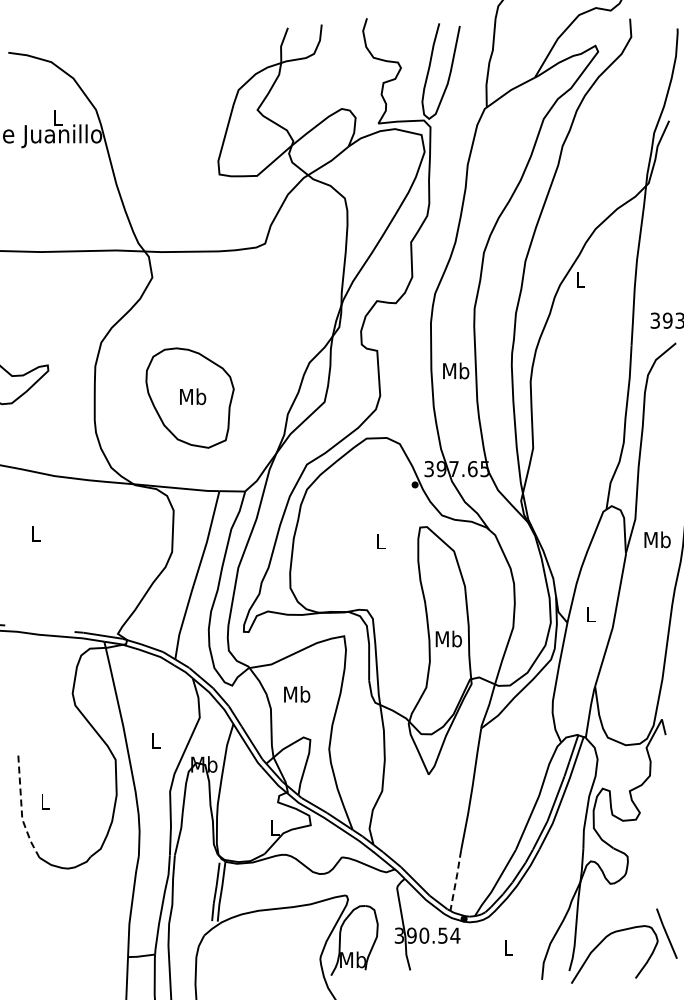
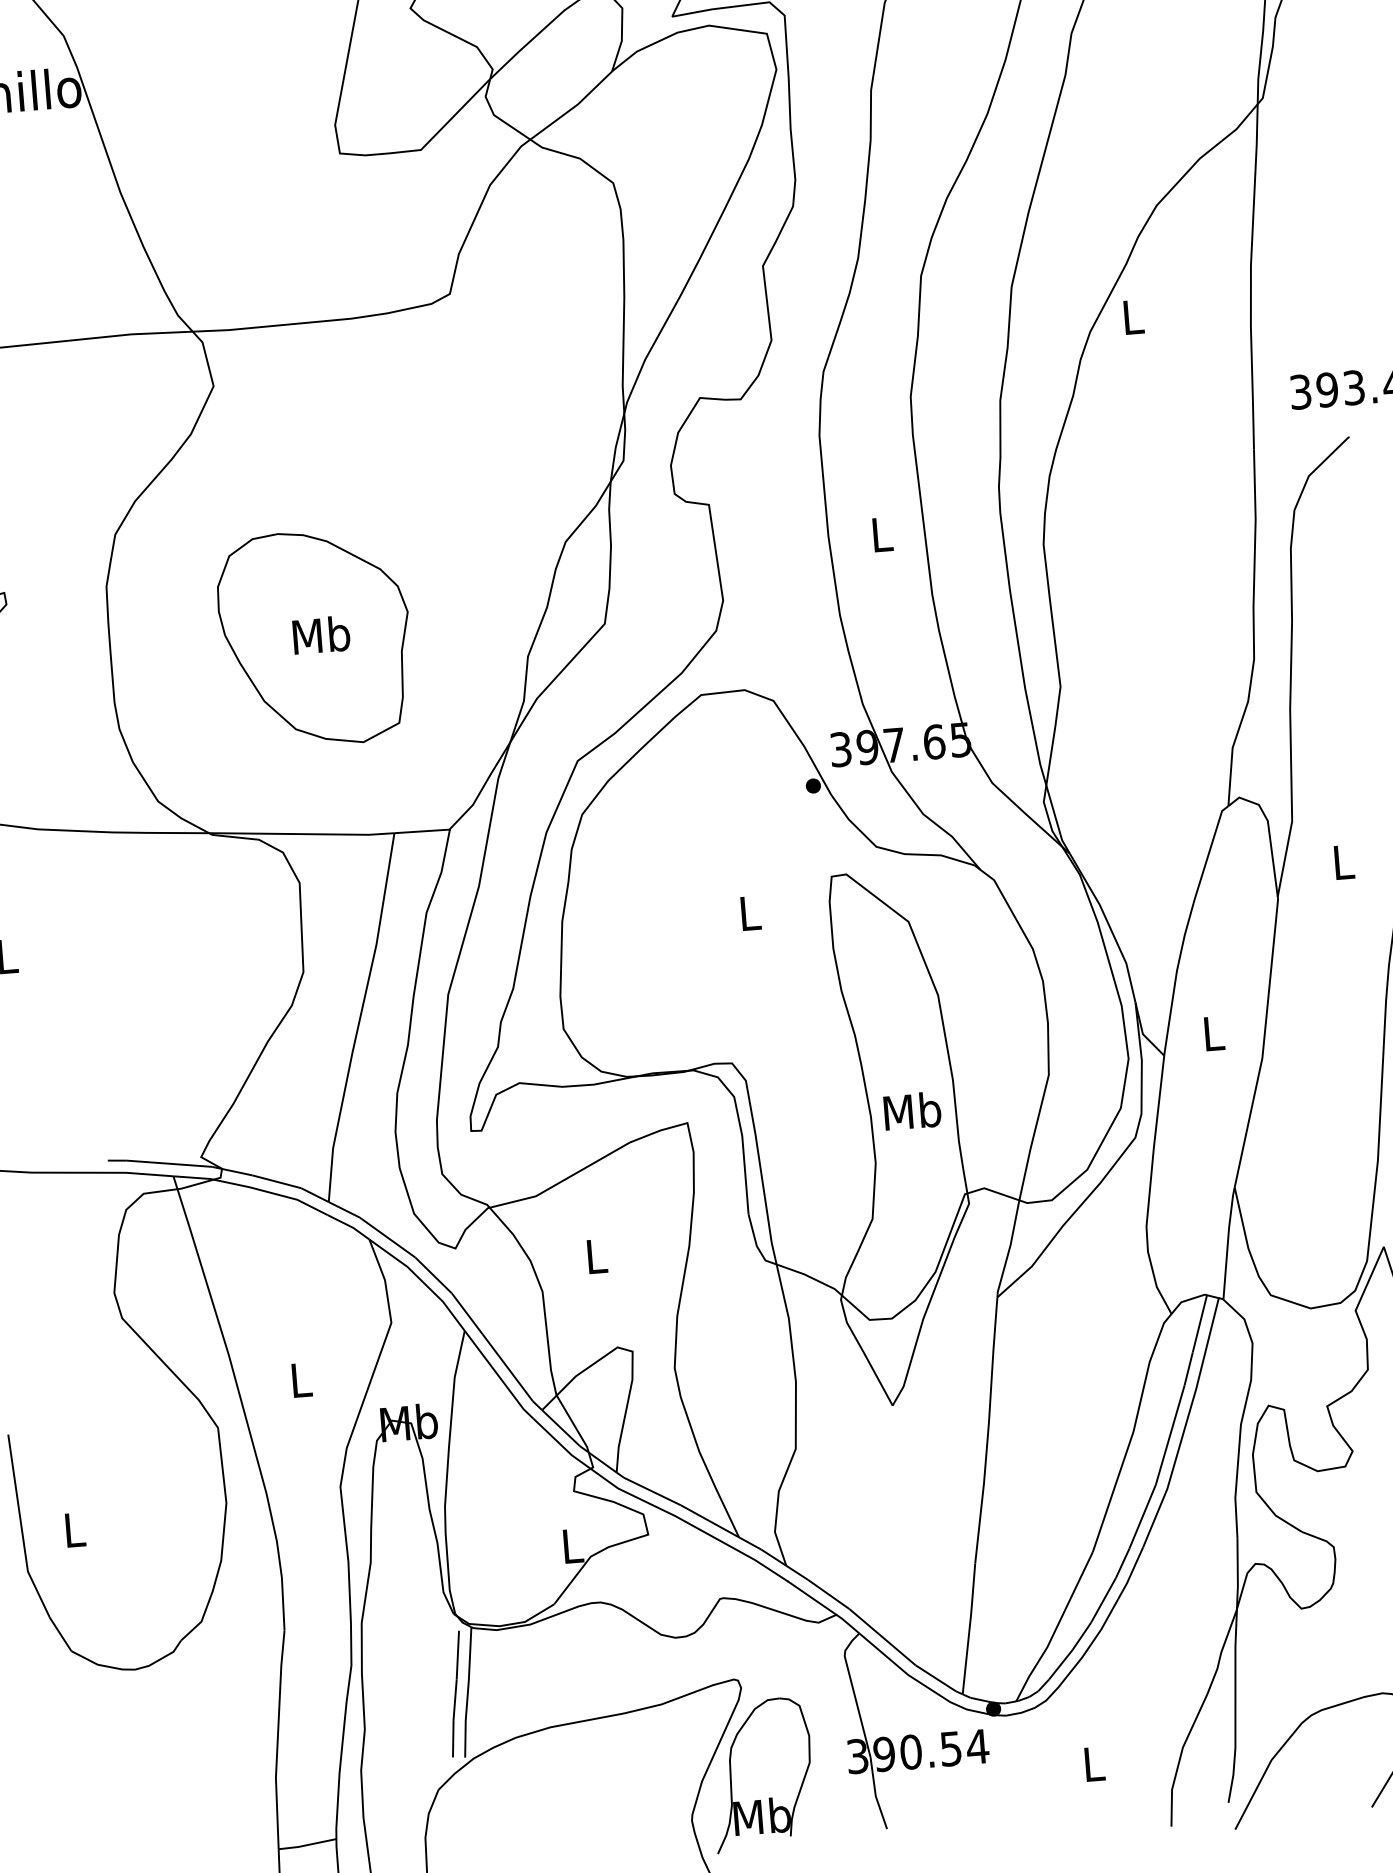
text: (456, 370) -> (882, 533), Mb -> L
text: (657, 539) -> (1343, 861), Mb -> L
text: (297, 694) -> (597, 1256), Mb -> L
line: (21, 809) -> (24, 1550), dashed -> solid
line: (456, 880) -> (970, 1628), dashed -> solid

